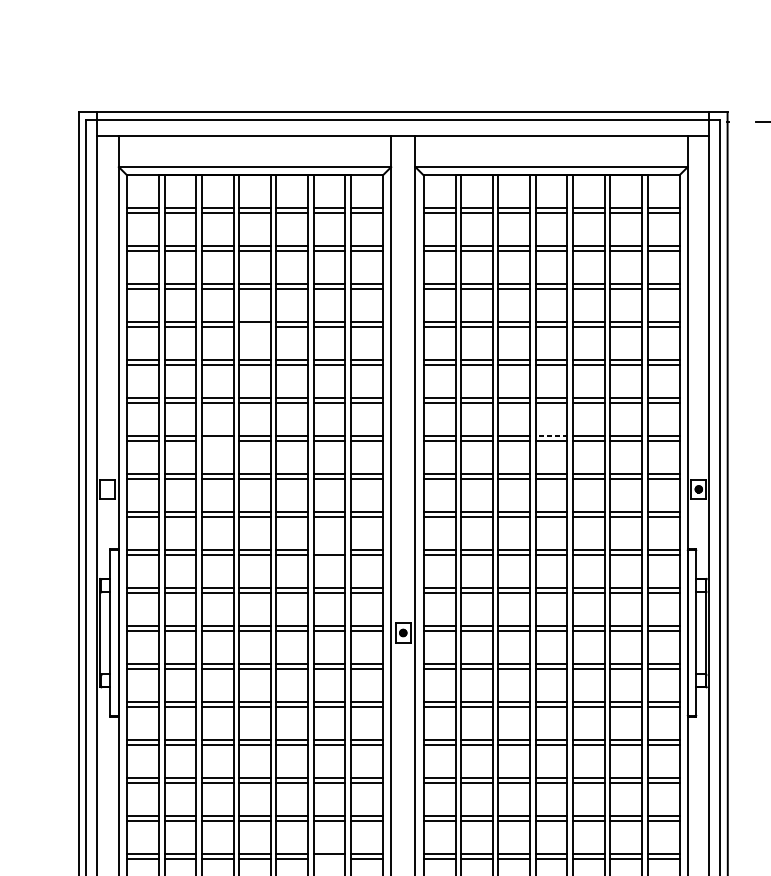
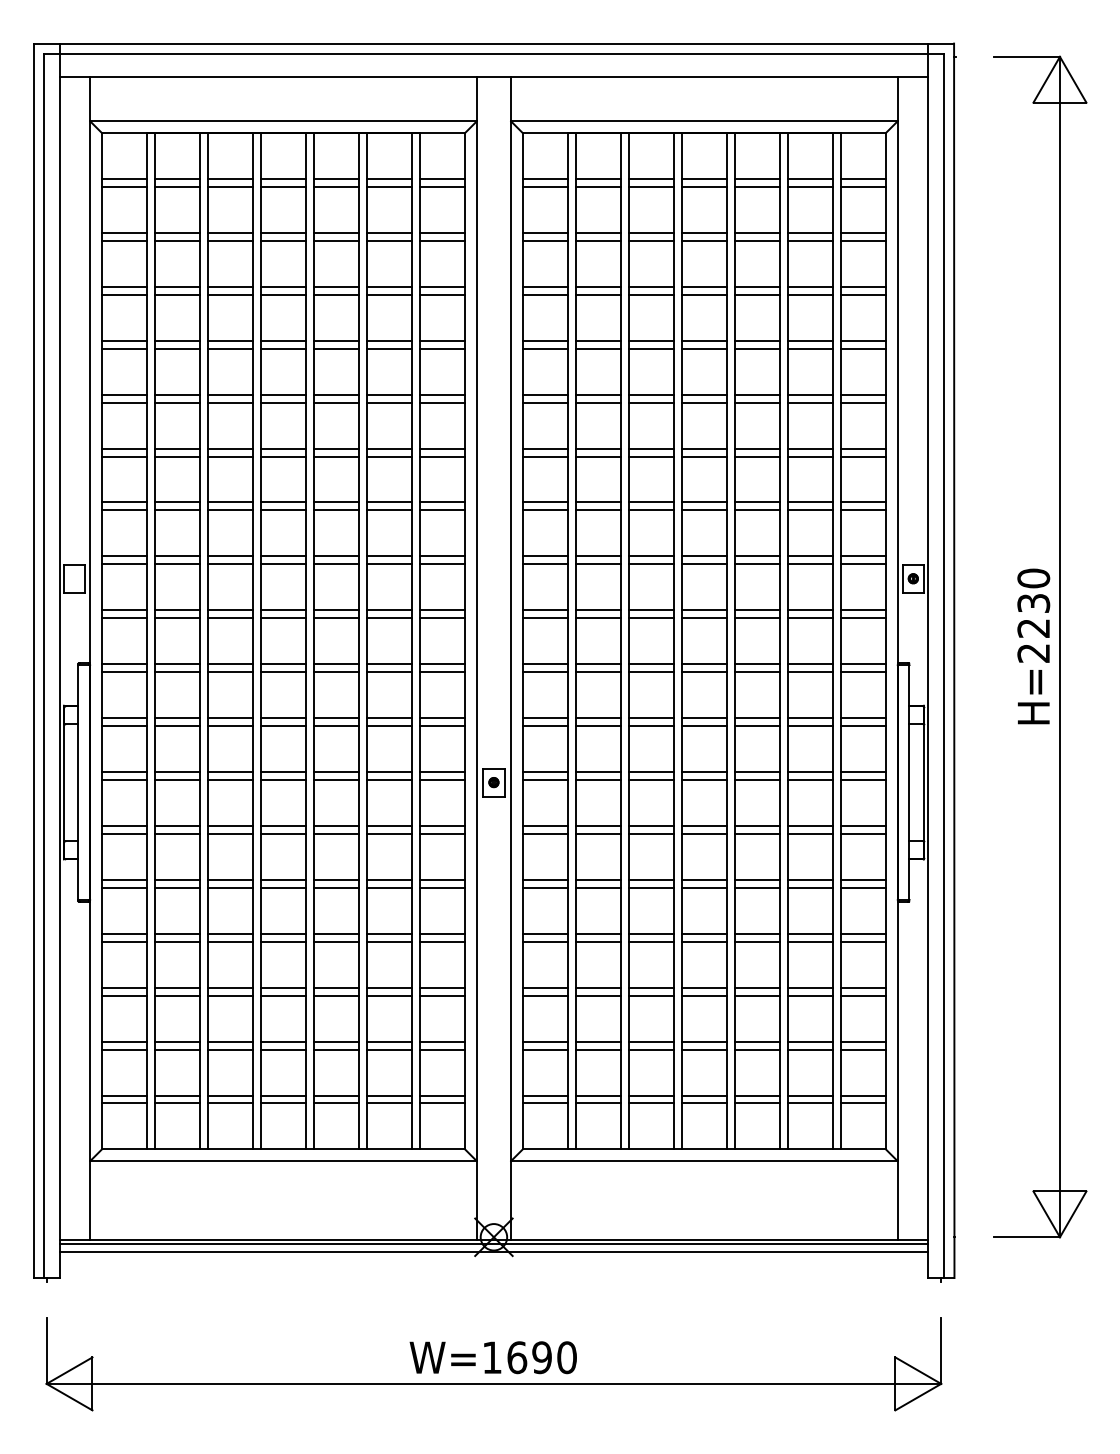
line: (255, 327) -> (283, 348), added
line: (550, 435) -> (703, 502), dashed -> solid
line: (217, 441) -> (230, 510), added
line: (329, 549) -> (388, 664), added
line: (329, 859) -> (388, 1103), added

